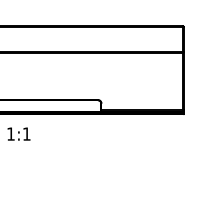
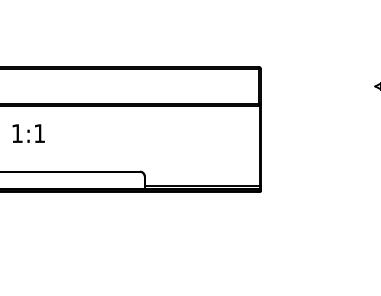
text: (18, 134) -> (28, 133), moved

